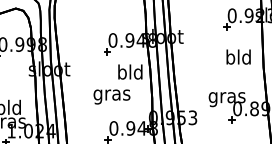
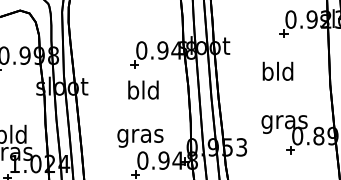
text: (238, 56) -> (277, 70), moved
text: (130, 71) -> (143, 89), moved
text: (112, 96) -> (140, 137), moved

